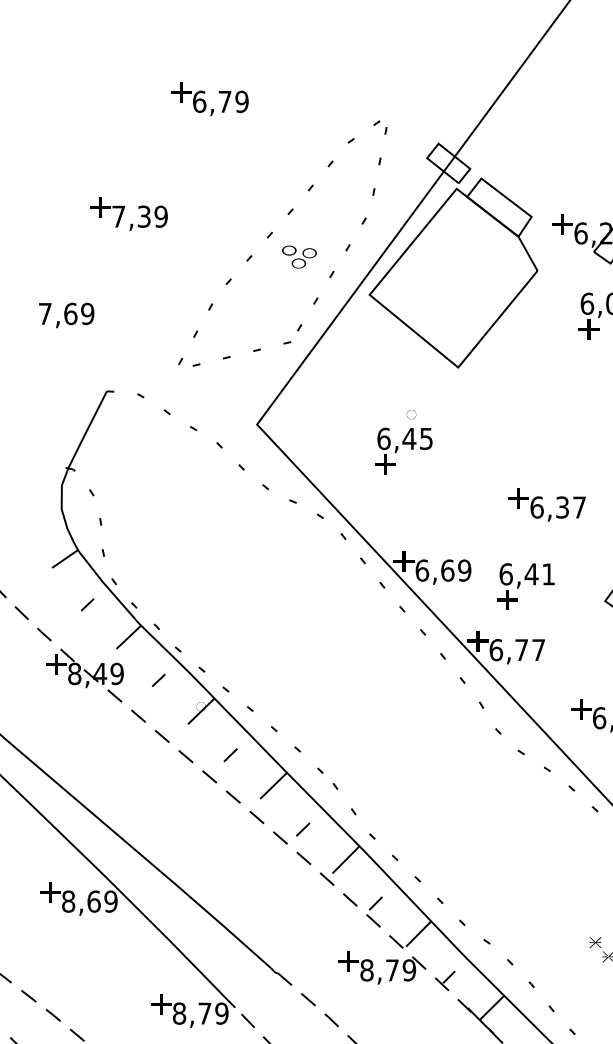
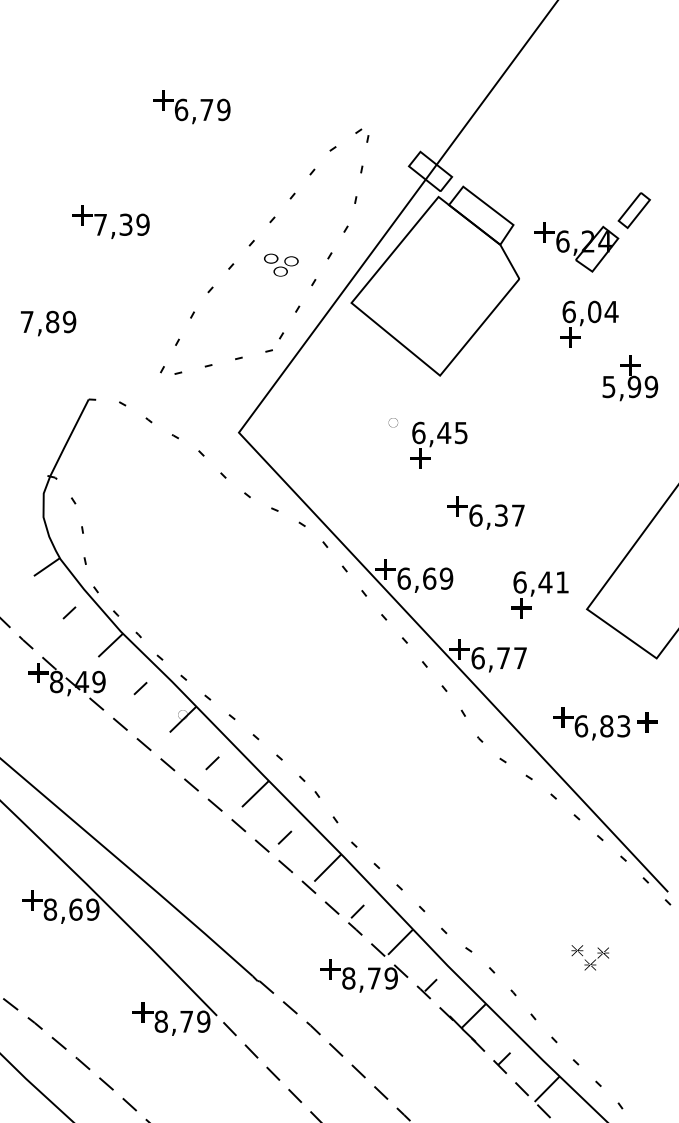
text: (70, 313) -> (52, 321), 7,69 -> 7,89
text: (403, 450) -> (438, 444), moved
text: (546, 504) -> (485, 512), moved
text: (525, 586) -> (539, 594), moved

